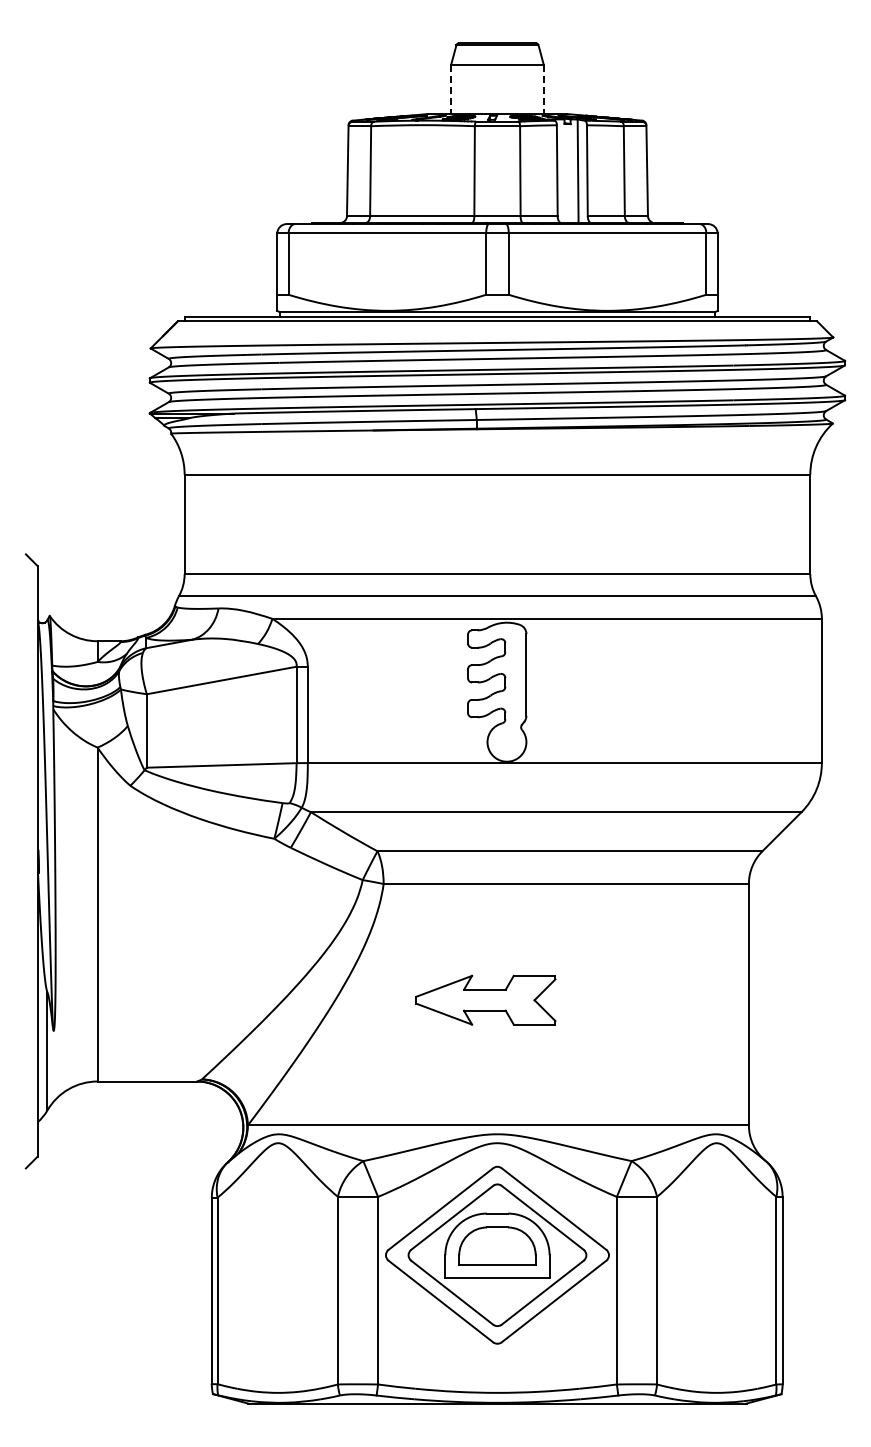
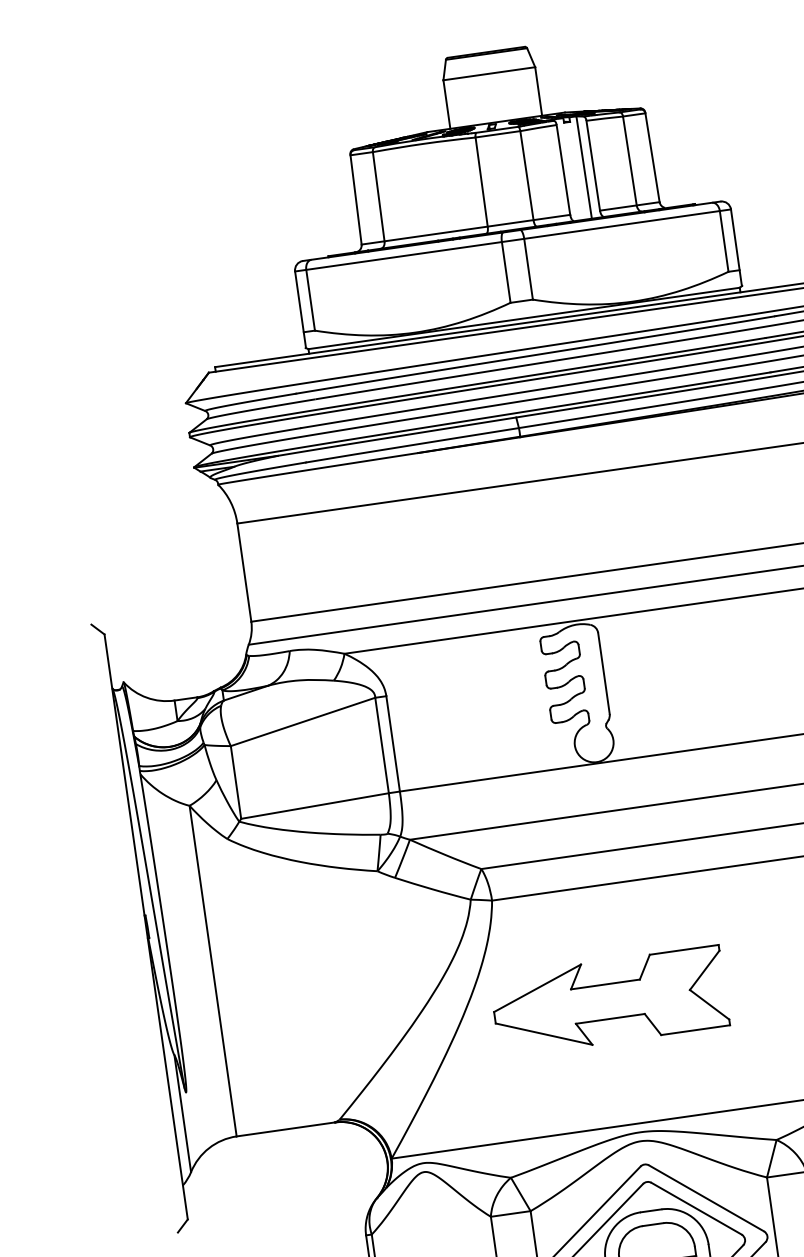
line: (451, 89) -> (447, 104), dashed -> solid
line: (543, 89) -> (538, 91), dashed -> solid
part: (485, 999) -> (609, 1000), size x1.67

